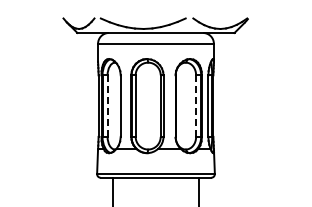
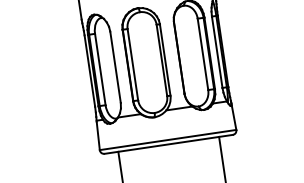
line: (107, 106) -> (100, 70), dashed -> solid
line: (196, 106) -> (203, 54), dashed -> solid

